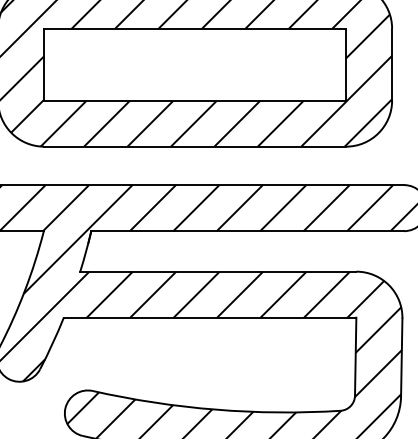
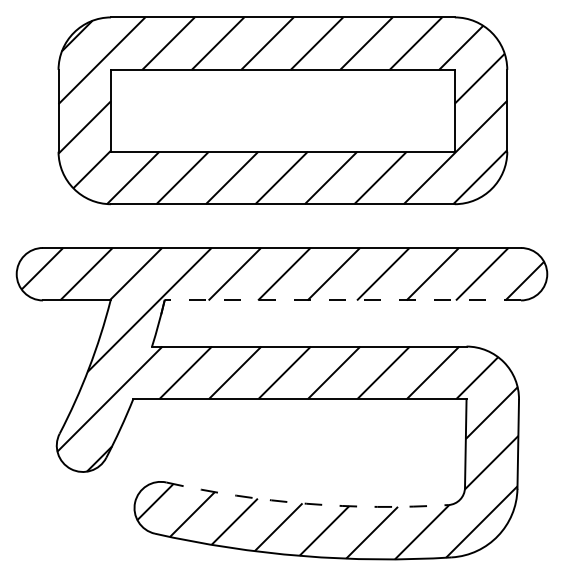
line: (247, 231) -> (342, 300), solid -> dashed
arc: (215, 409) -> (306, 503), solid -> dashed

